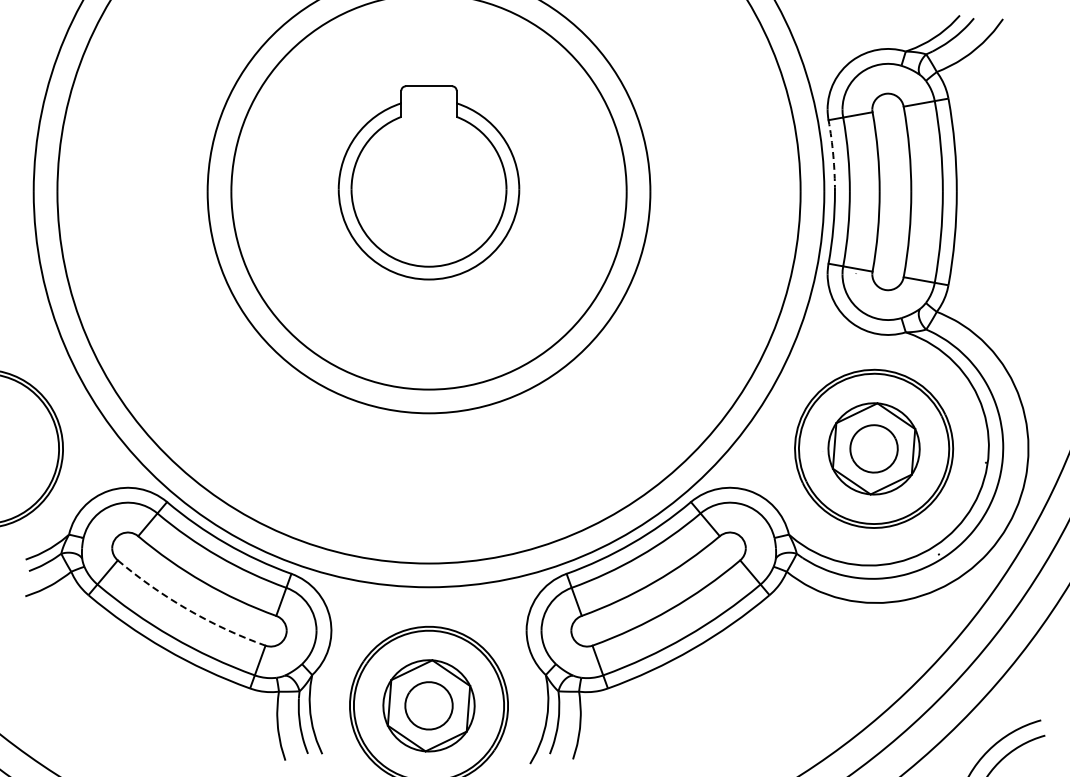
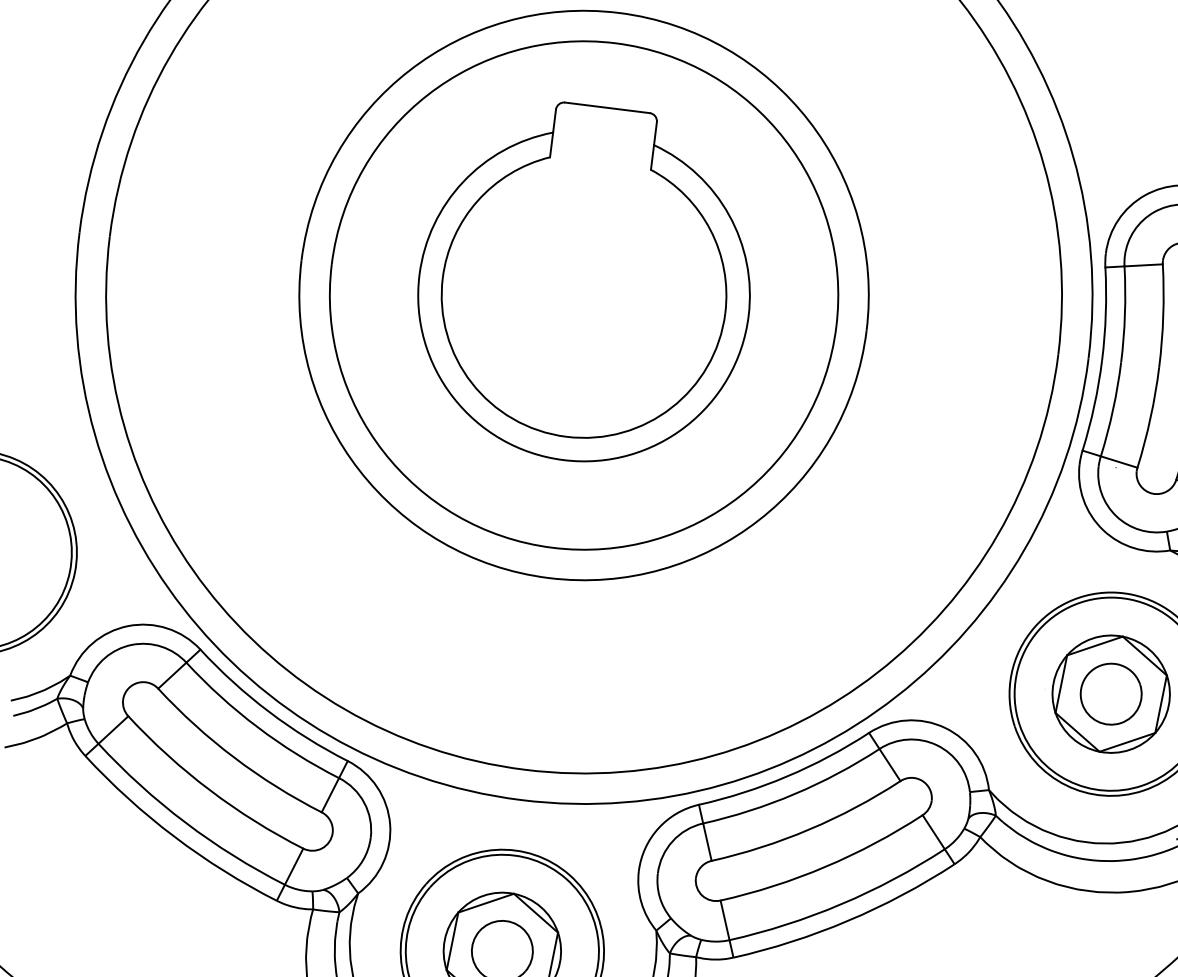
arc: (833, 155) -> (1106, 313), dashed -> solid
part: (428, 182) -> (584, 283), size x1.43
arc: (187, 609) -> (209, 790), dashed -> solid

